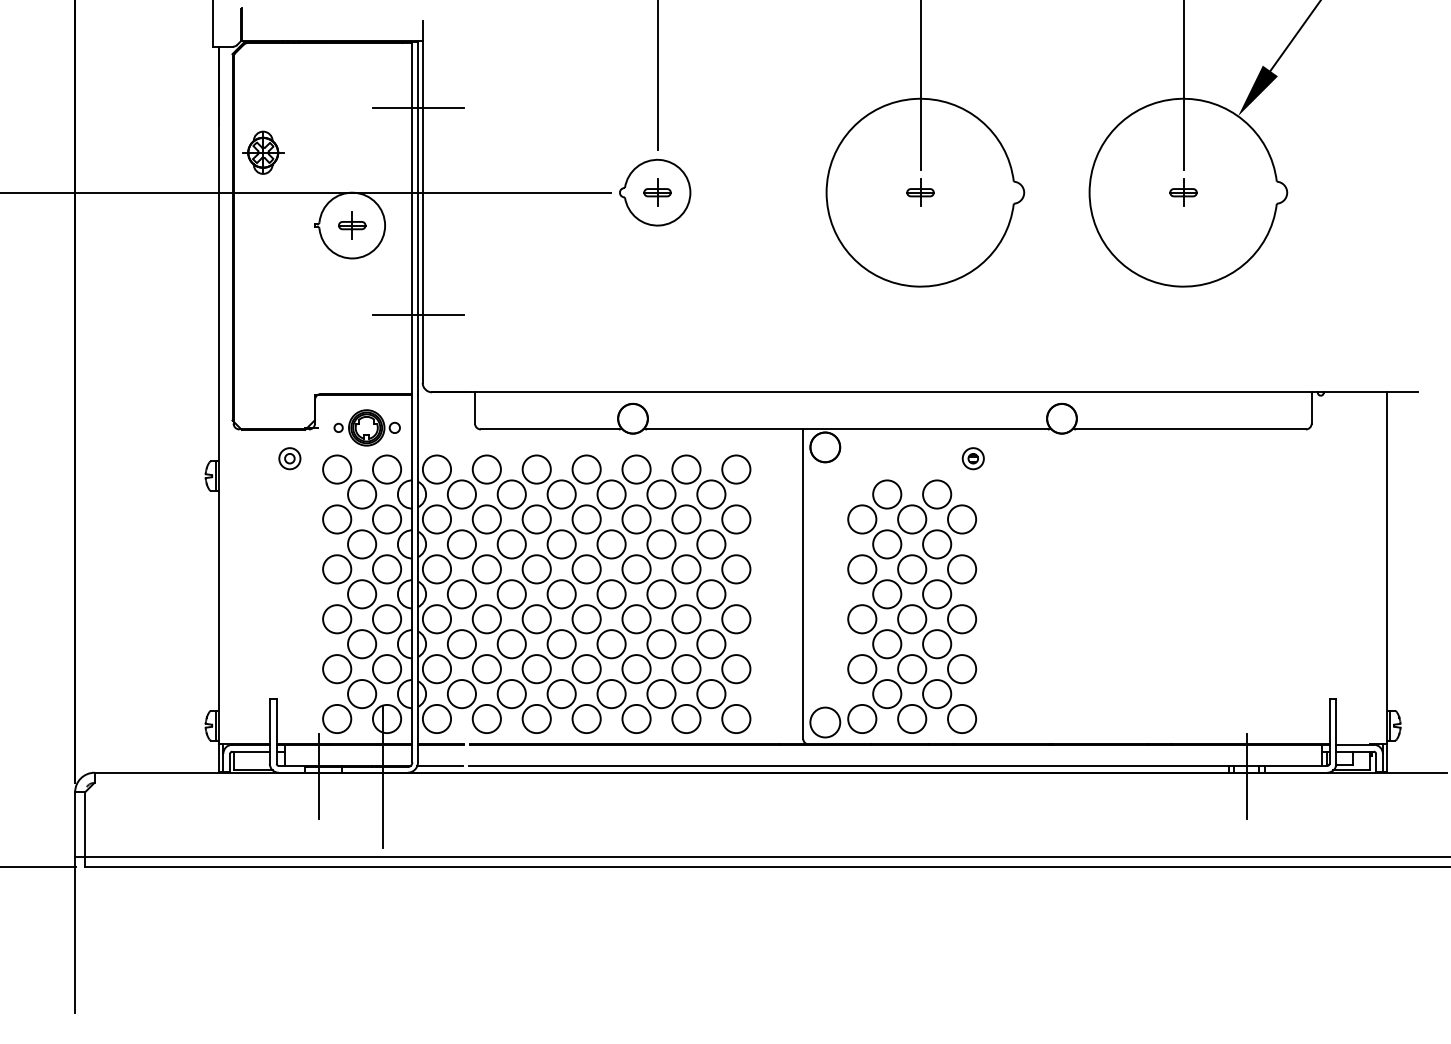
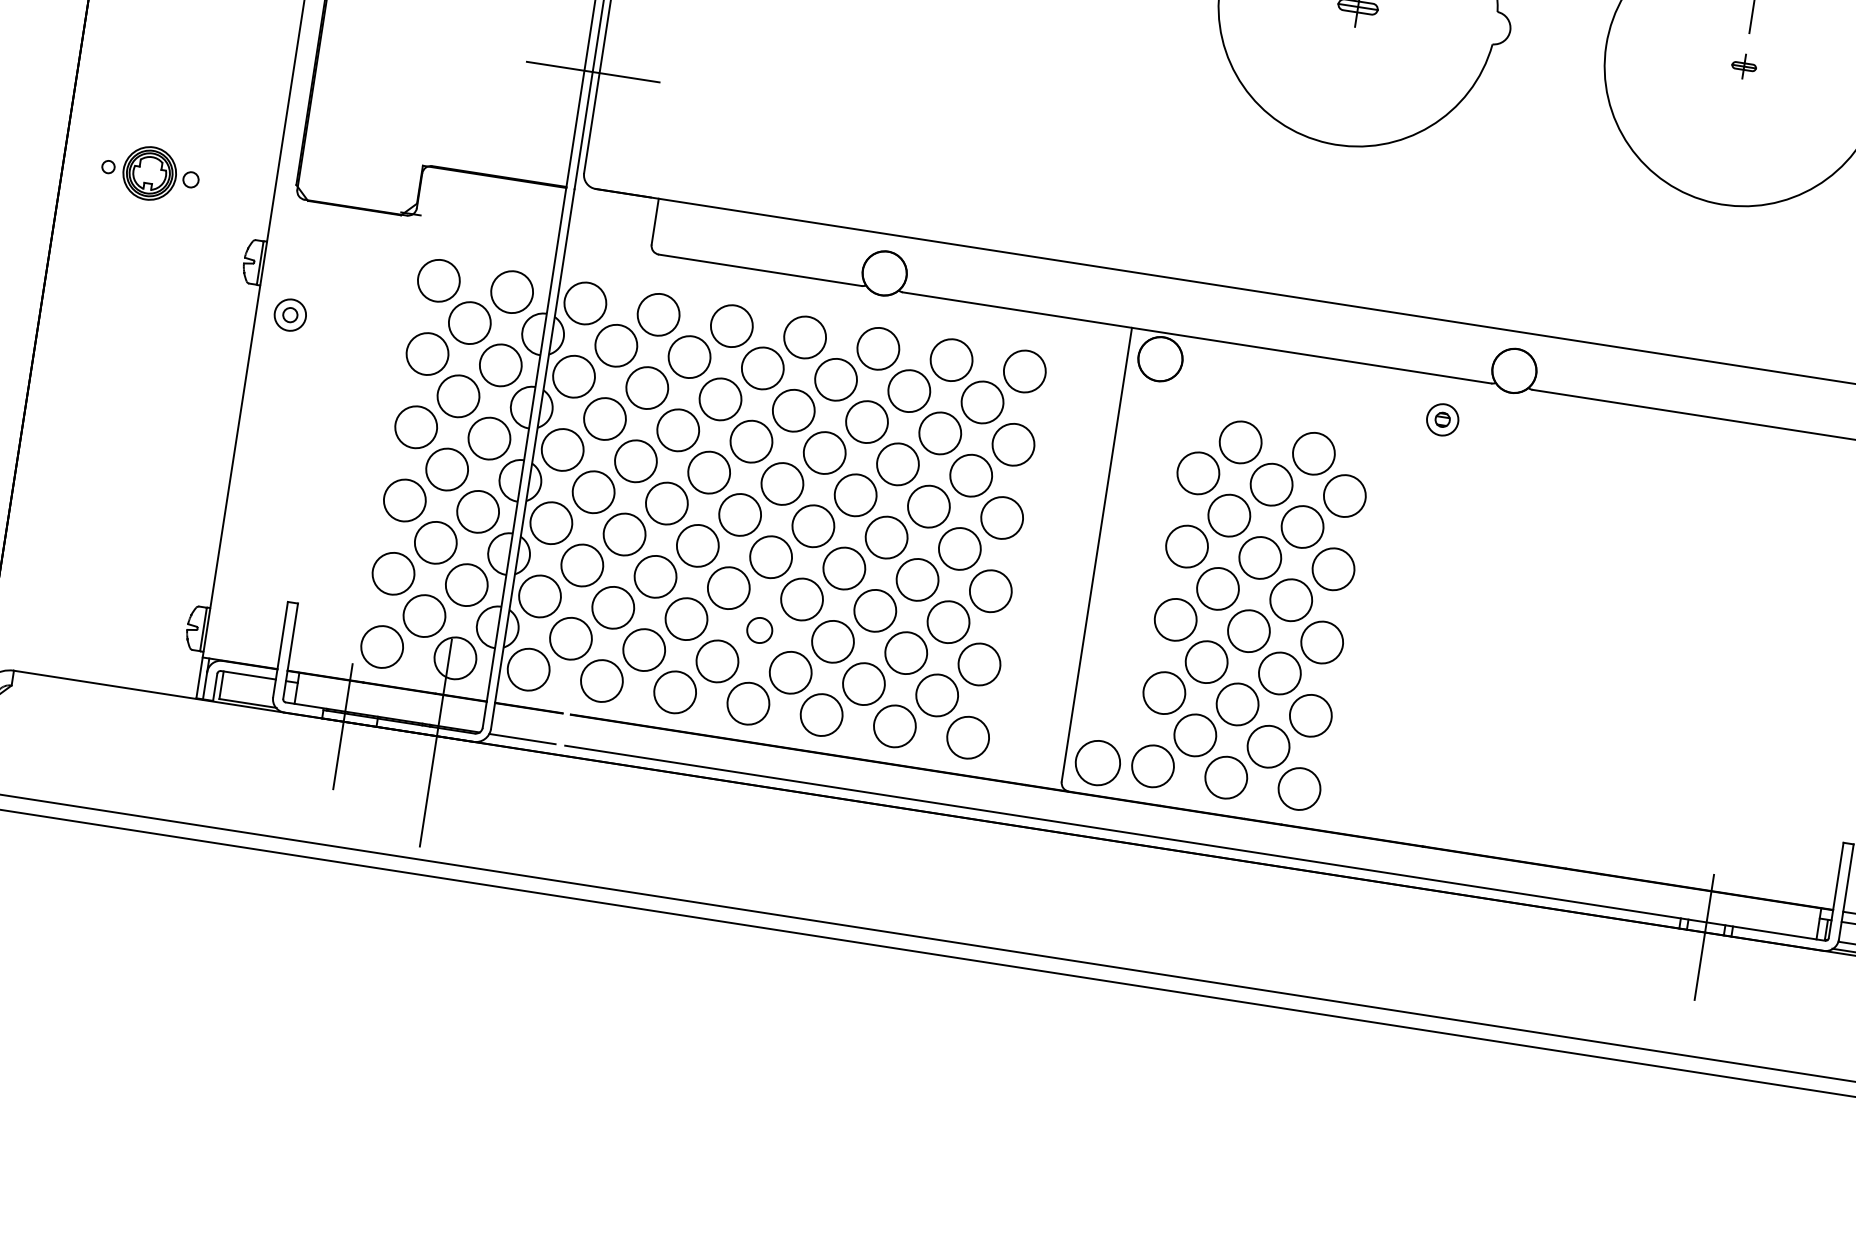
part: (1183, 192) -> (1744, 66), size x0.6
part: (366, 427) -> (149, 172), moved
part: (289, 458) -> (289, 314), moved
part: (972, 458) -> (1441, 419), moved
circle: (586, 669) -> (759, 630), size x0.6

